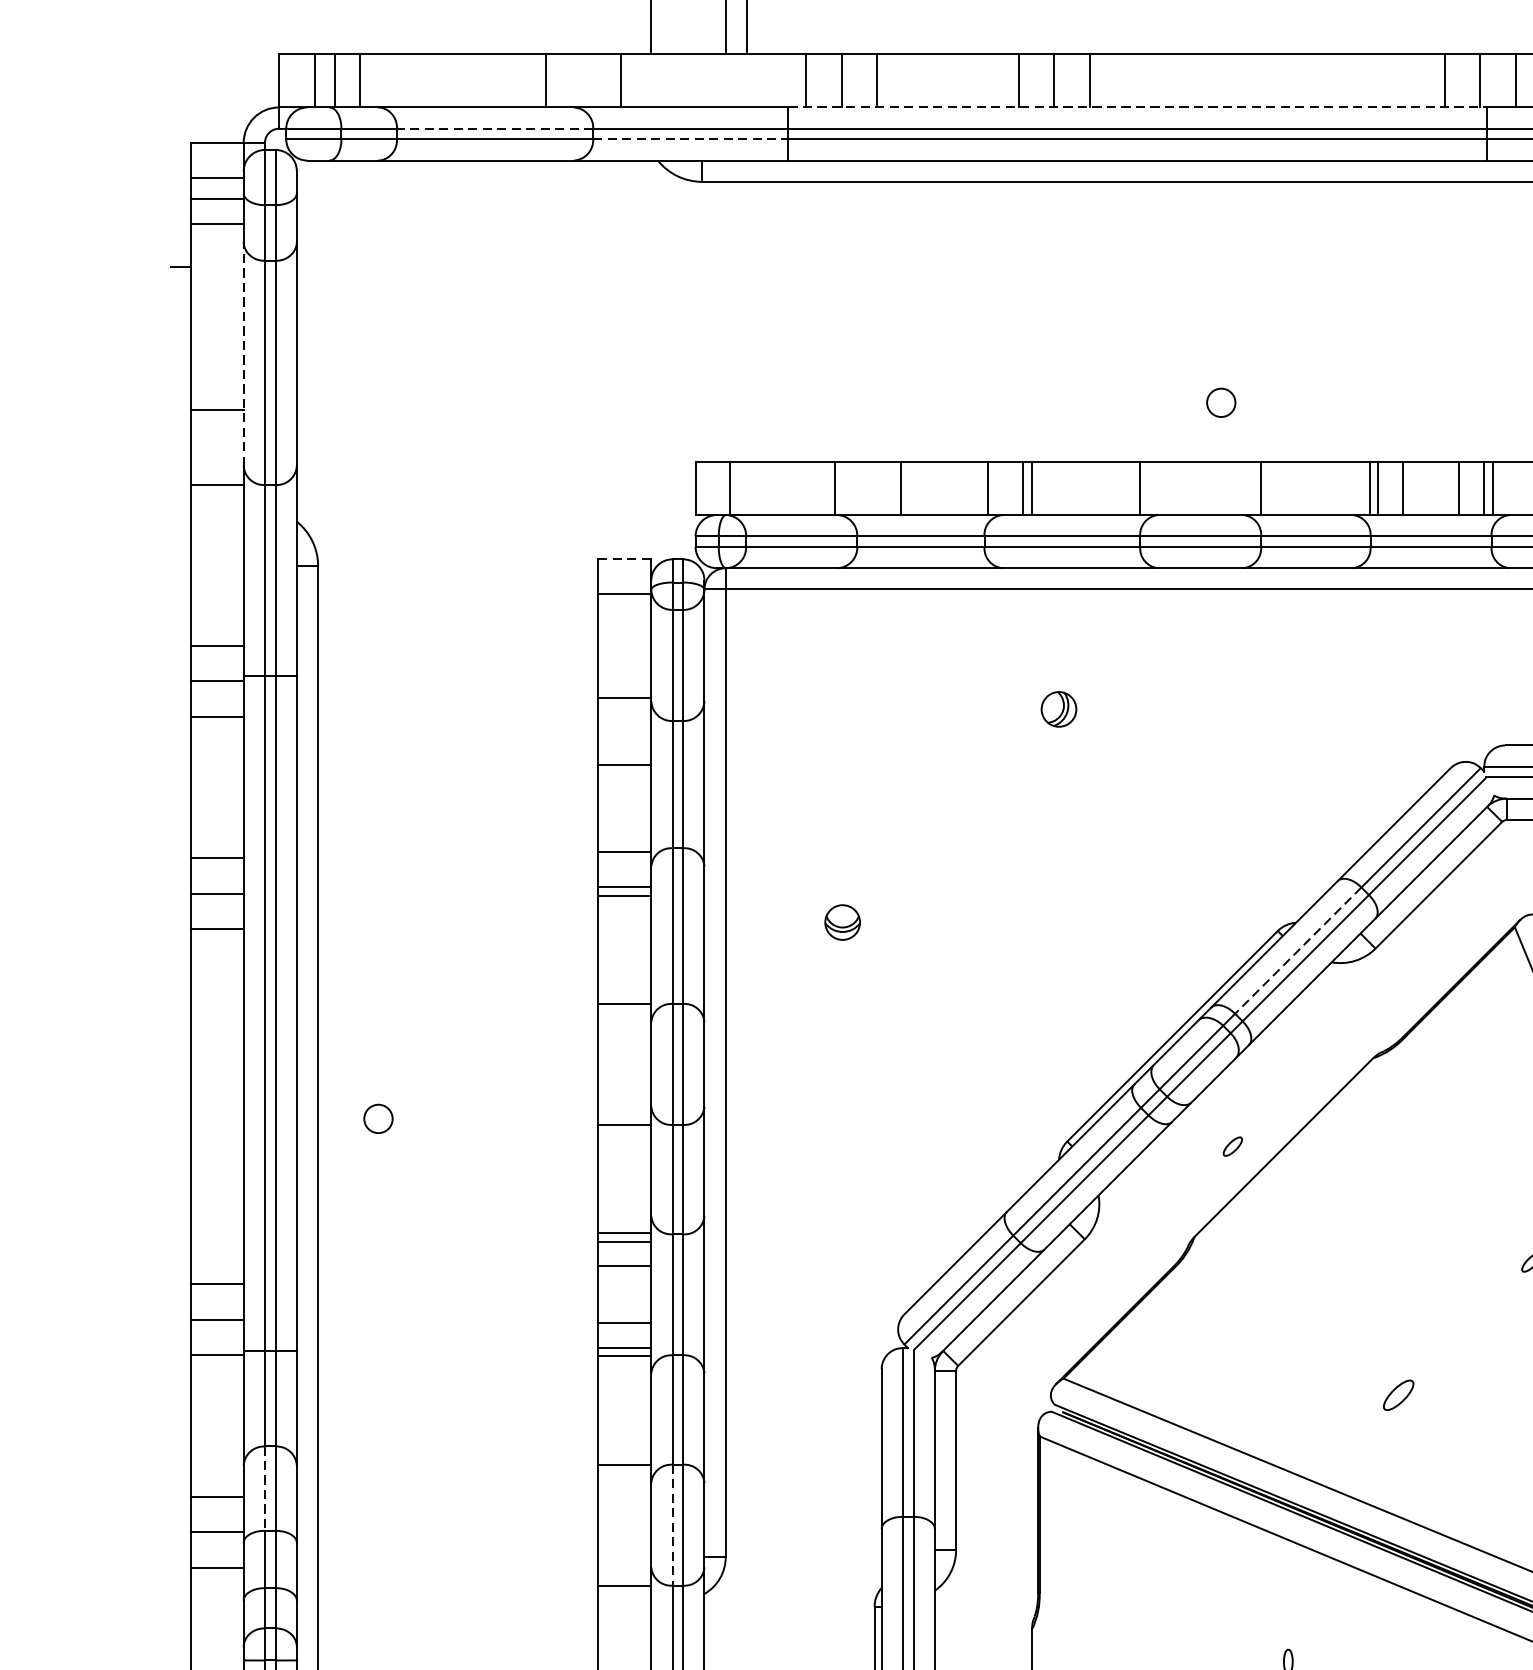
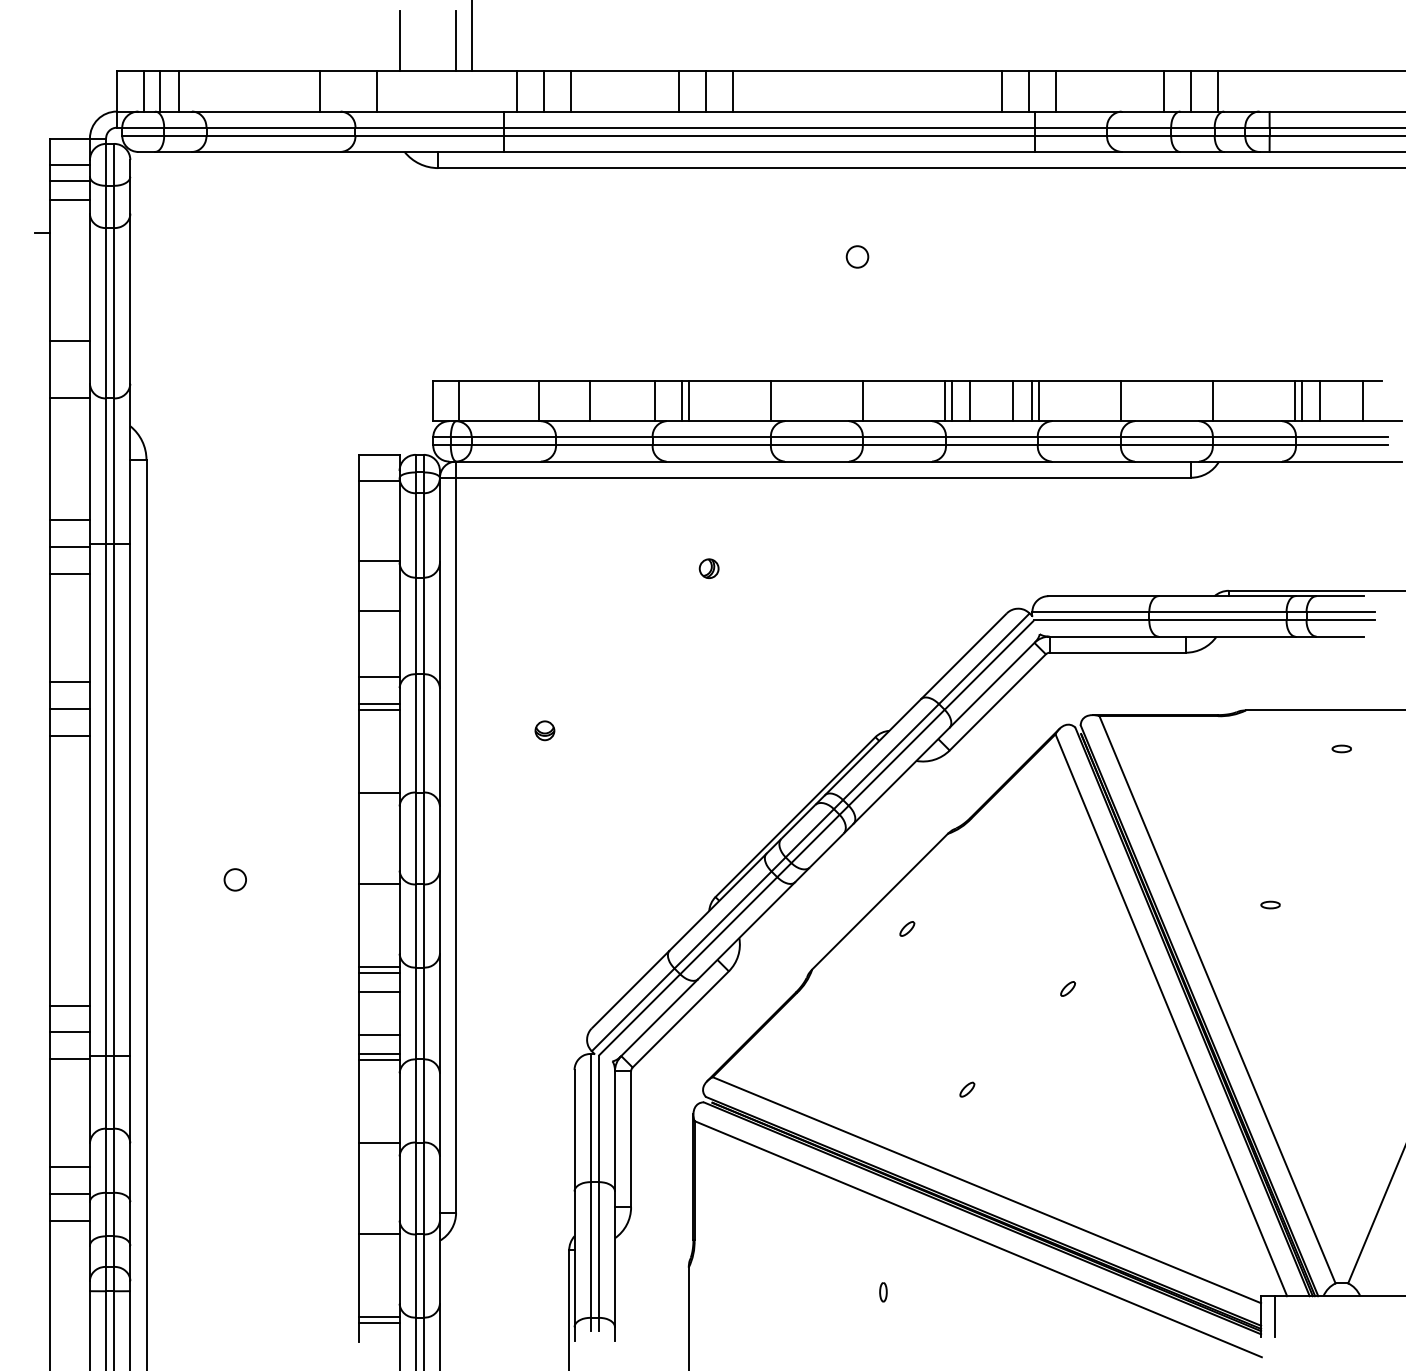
line: (1138, 107) -> (769, 111), dashed -> solid
line: (494, 128) -> (280, 127), dashed -> solid
line: (692, 138) -> (430, 135), dashed -> solid
line: (243, 353) -> (89, 298), dashed -> solid
circle: (1221, 402) -> (857, 256), moved
line: (624, 558) -> (379, 454), dashed -> solid
part: (1057, 708) -> (708, 568), size x0.71
part: (842, 922) -> (544, 730), size x0.71
line: (1298, 951) -> (891, 752), dashed -> solid
circle: (377, 1118) -> (234, 879), moved
part: (1233, 1146) -> (907, 928), moved
part: (1398, 1394) -> (967, 1089), size x0.62
line: (265, 1489) -> (106, 1161), dashed -> solid
line: (672, 1525) -> (415, 1188), dashed -> solid

